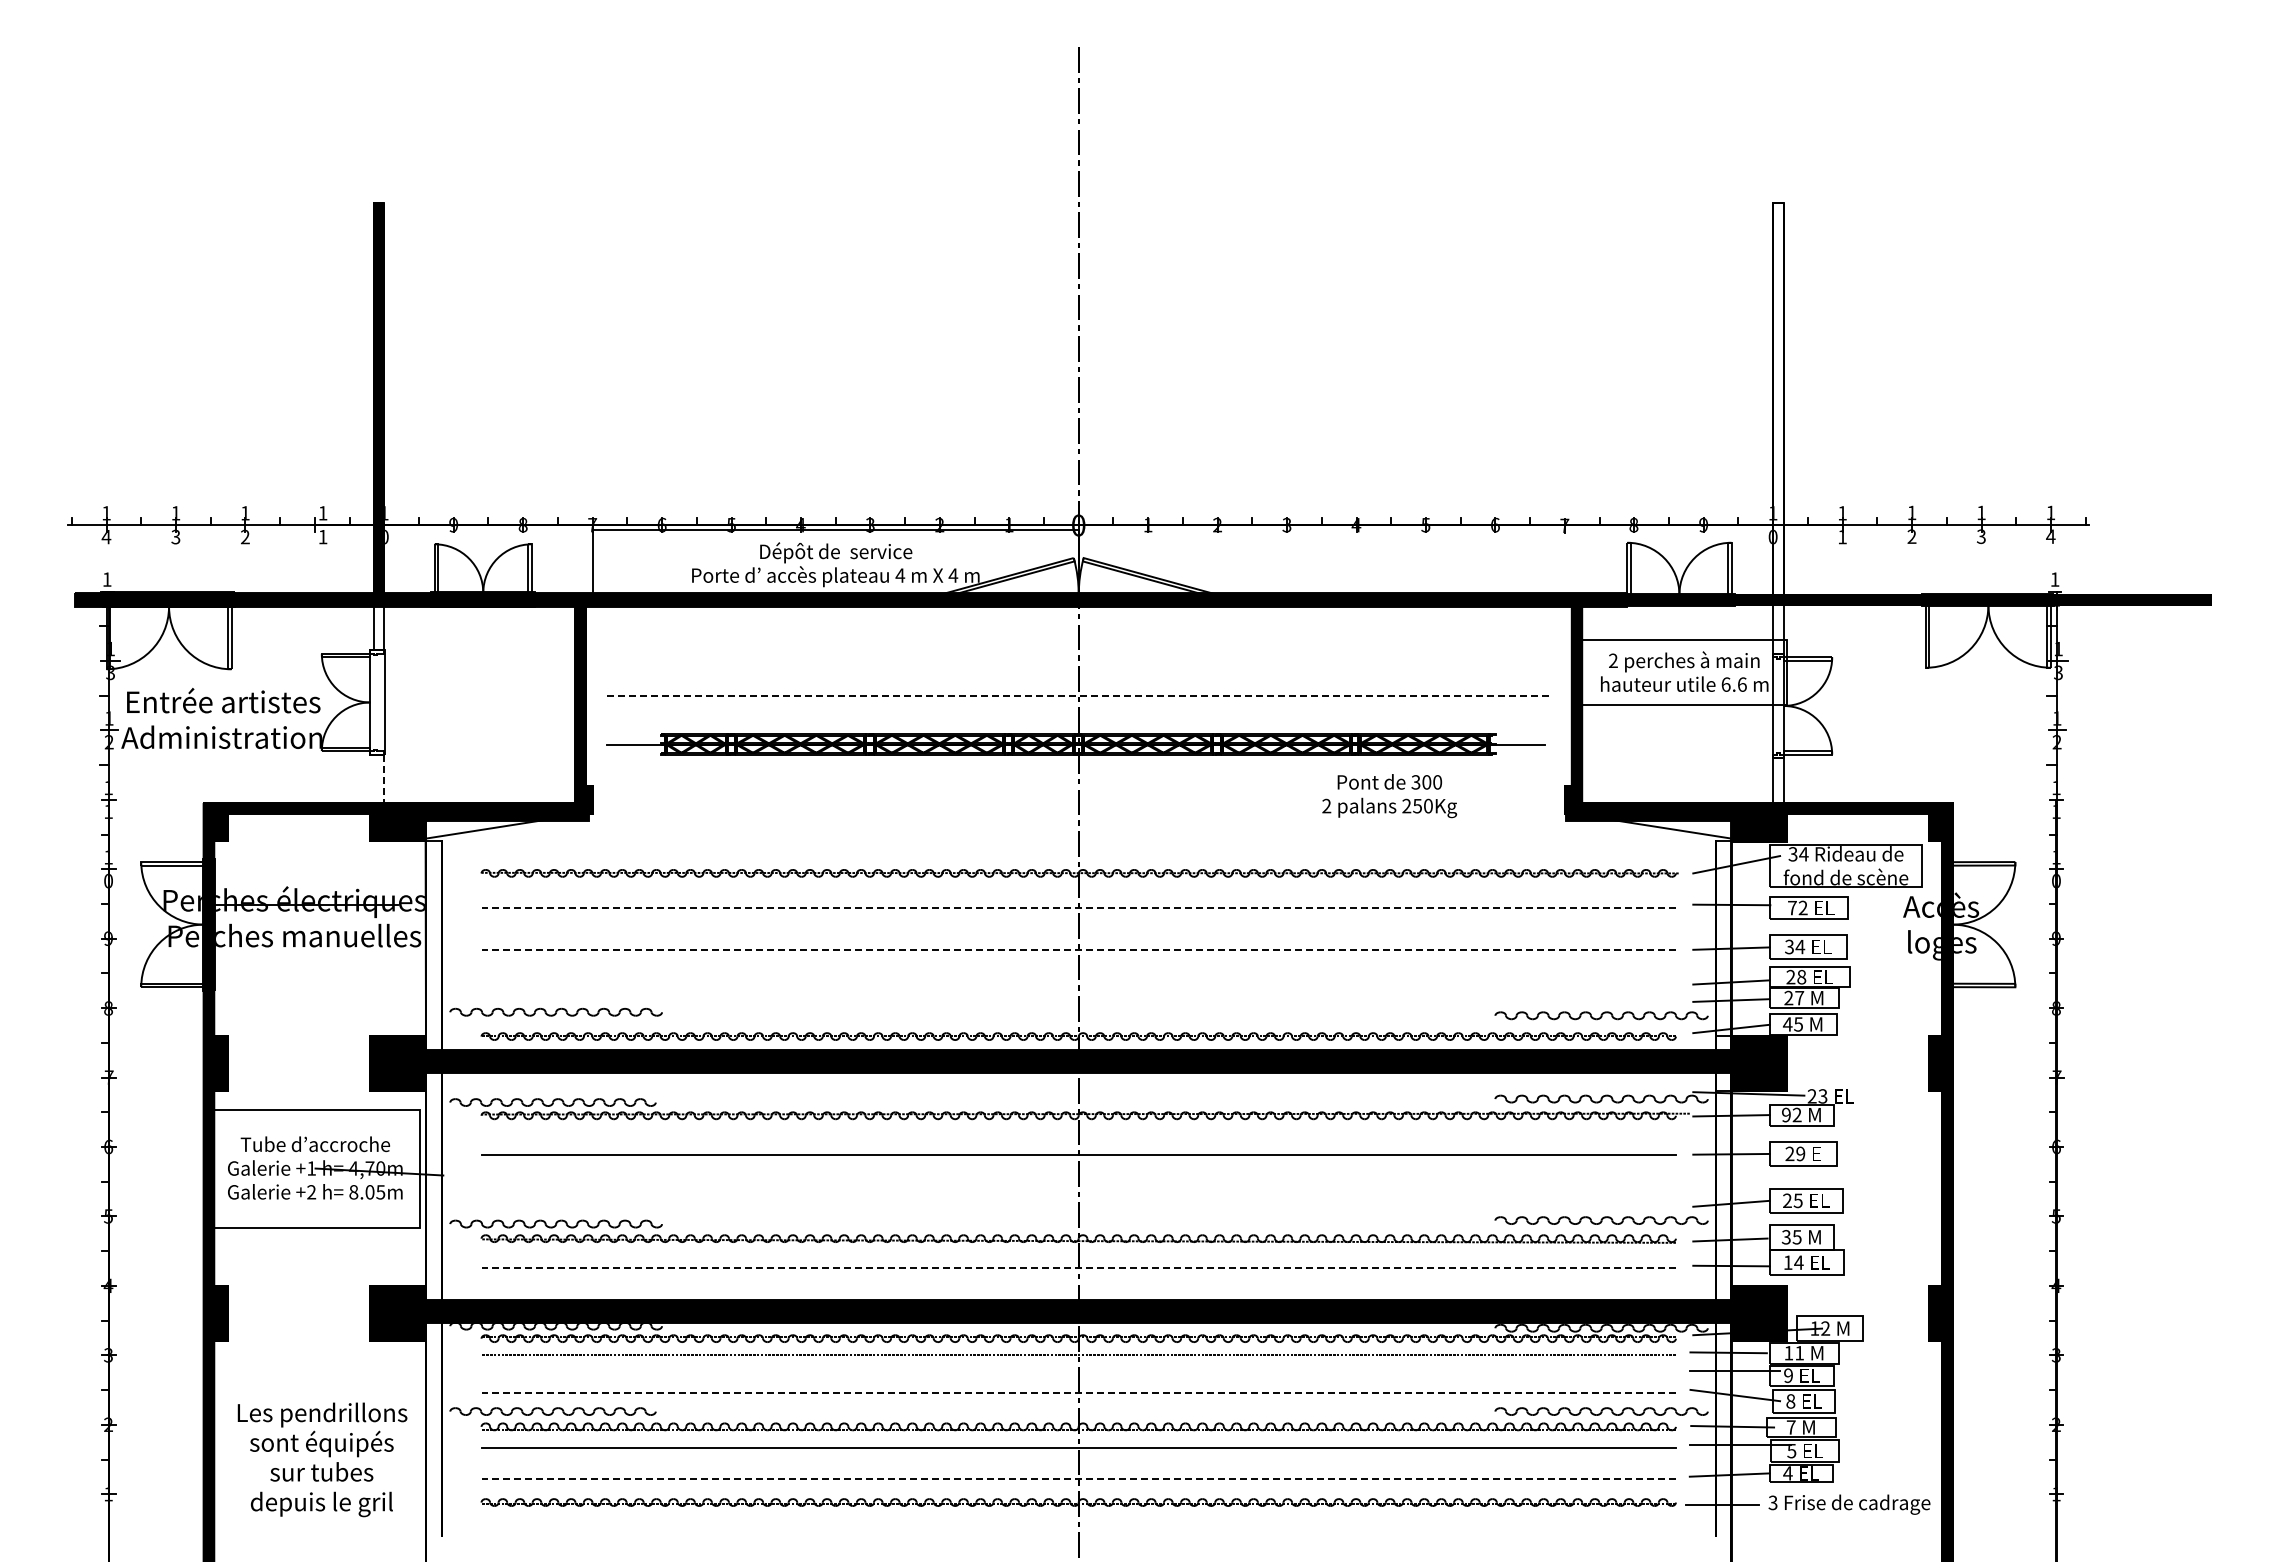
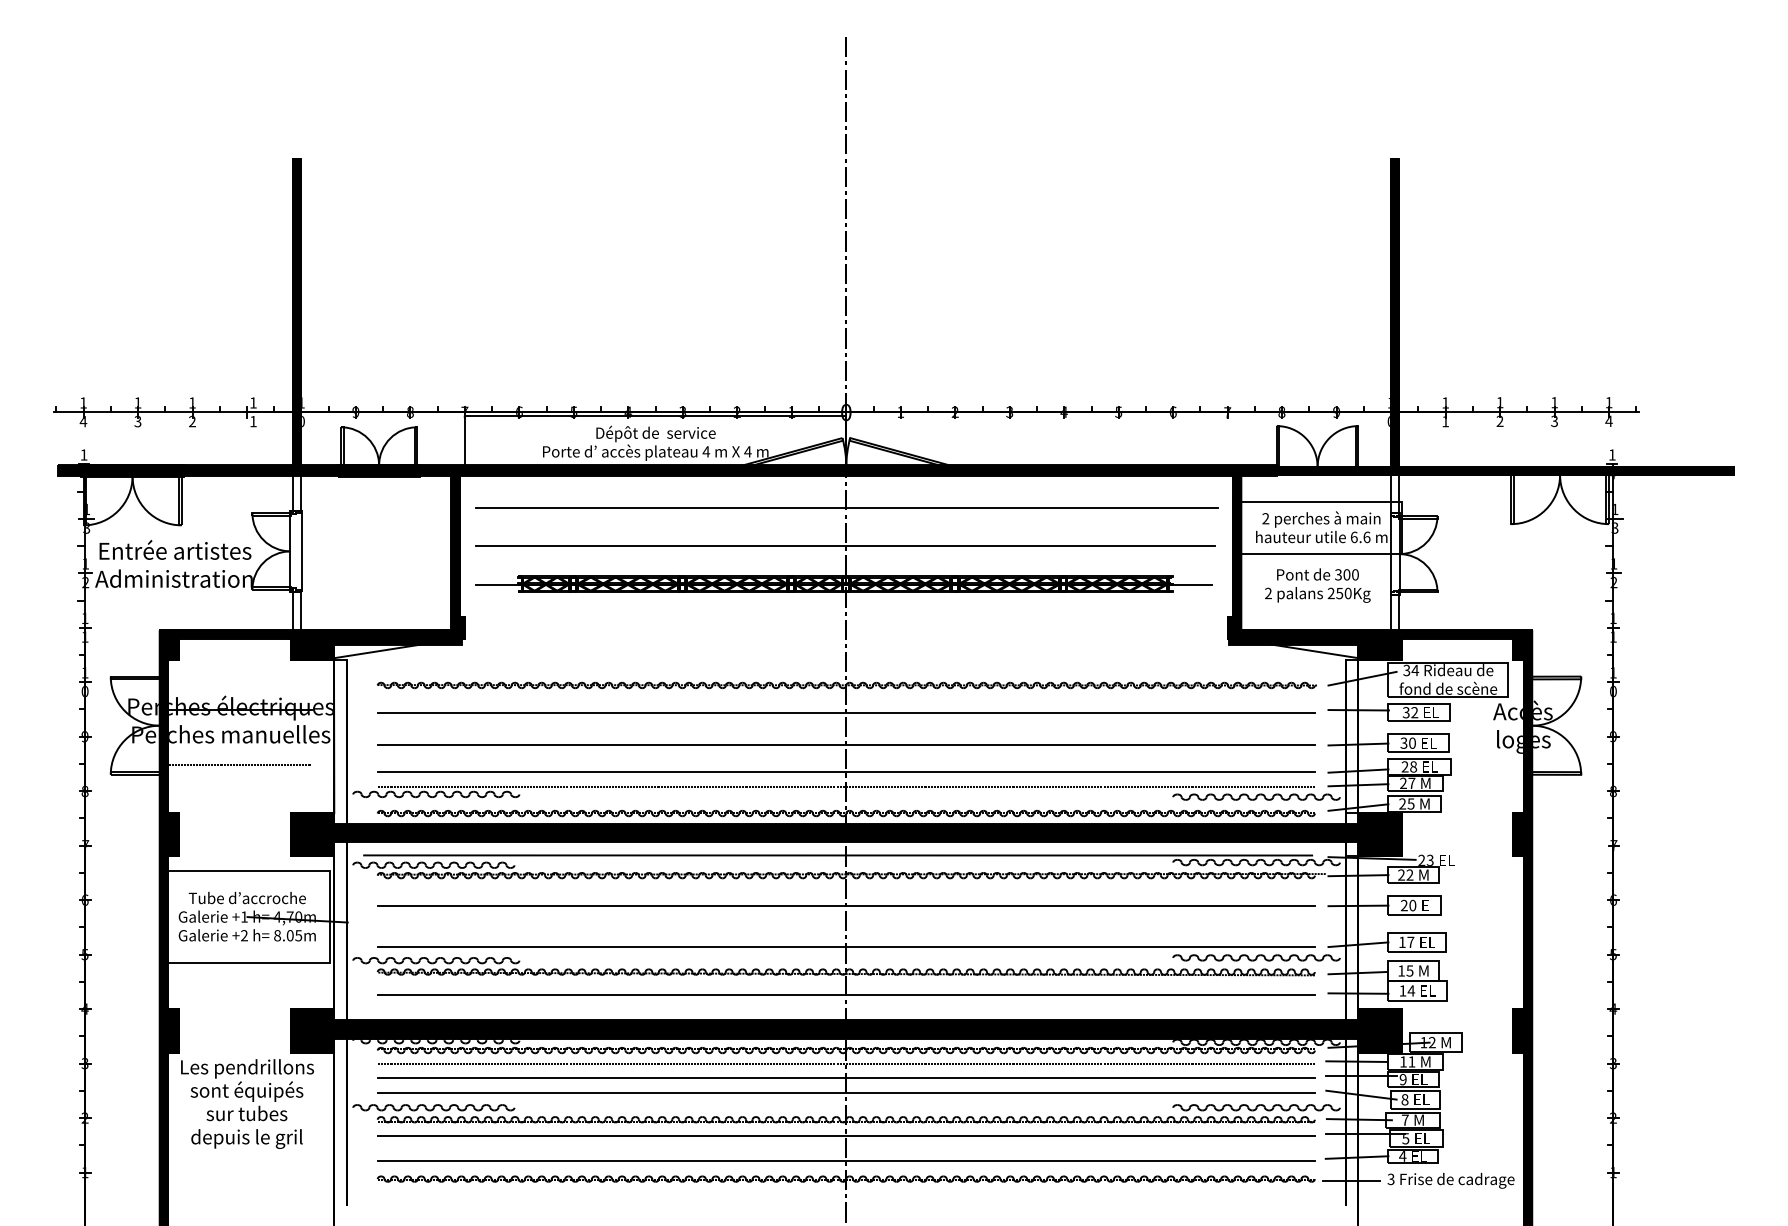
fill: (1778, 398) -> (1395, 312), added
line: (1079, 647) -> (846, 508), added
line: (1077, 696) -> (845, 546), dashed -> solid
line: (373, 778) -> (292, 611), added
line: (384, 779) -> (301, 611), dashed -> solid
text: (1389, 796) -> (1317, 585), moved
text: (1791, 907) -> (1405, 712), 72 -> 32
line: (1078, 908) -> (846, 713), dashed -> solid
text: (1800, 946) -> (1412, 742), 34 -> 30
line: (1078, 949) -> (846, 745), dashed -> solid
line: (300, 974) -> (235, 764), added
line: (1078, 983) -> (846, 771), added
line: (1078, 1002) -> (846, 786), added
text: (1787, 1024) -> (1402, 804), 45 -> 25
line: (1068, 1089) -> (838, 855), added
text: (1786, 1115) -> (1401, 875), 92 -> 22
text: (1800, 1153) -> (1412, 905), 29 -> 20
text: (1792, 1200) -> (1406, 942), 25 -> 17
line: (1078, 1206) -> (846, 946), added
text: (1785, 1237) -> (1400, 971), 35 -> 15
line: (1078, 1267) -> (846, 994), dashed -> solid
line: (1078, 1373) -> (846, 1077), added
line: (1078, 1392) -> (846, 1092), dashed -> solid
text: (322, 1459) -> (247, 1103), moved
line: (1078, 1478) -> (846, 1160), dashed -> solid

